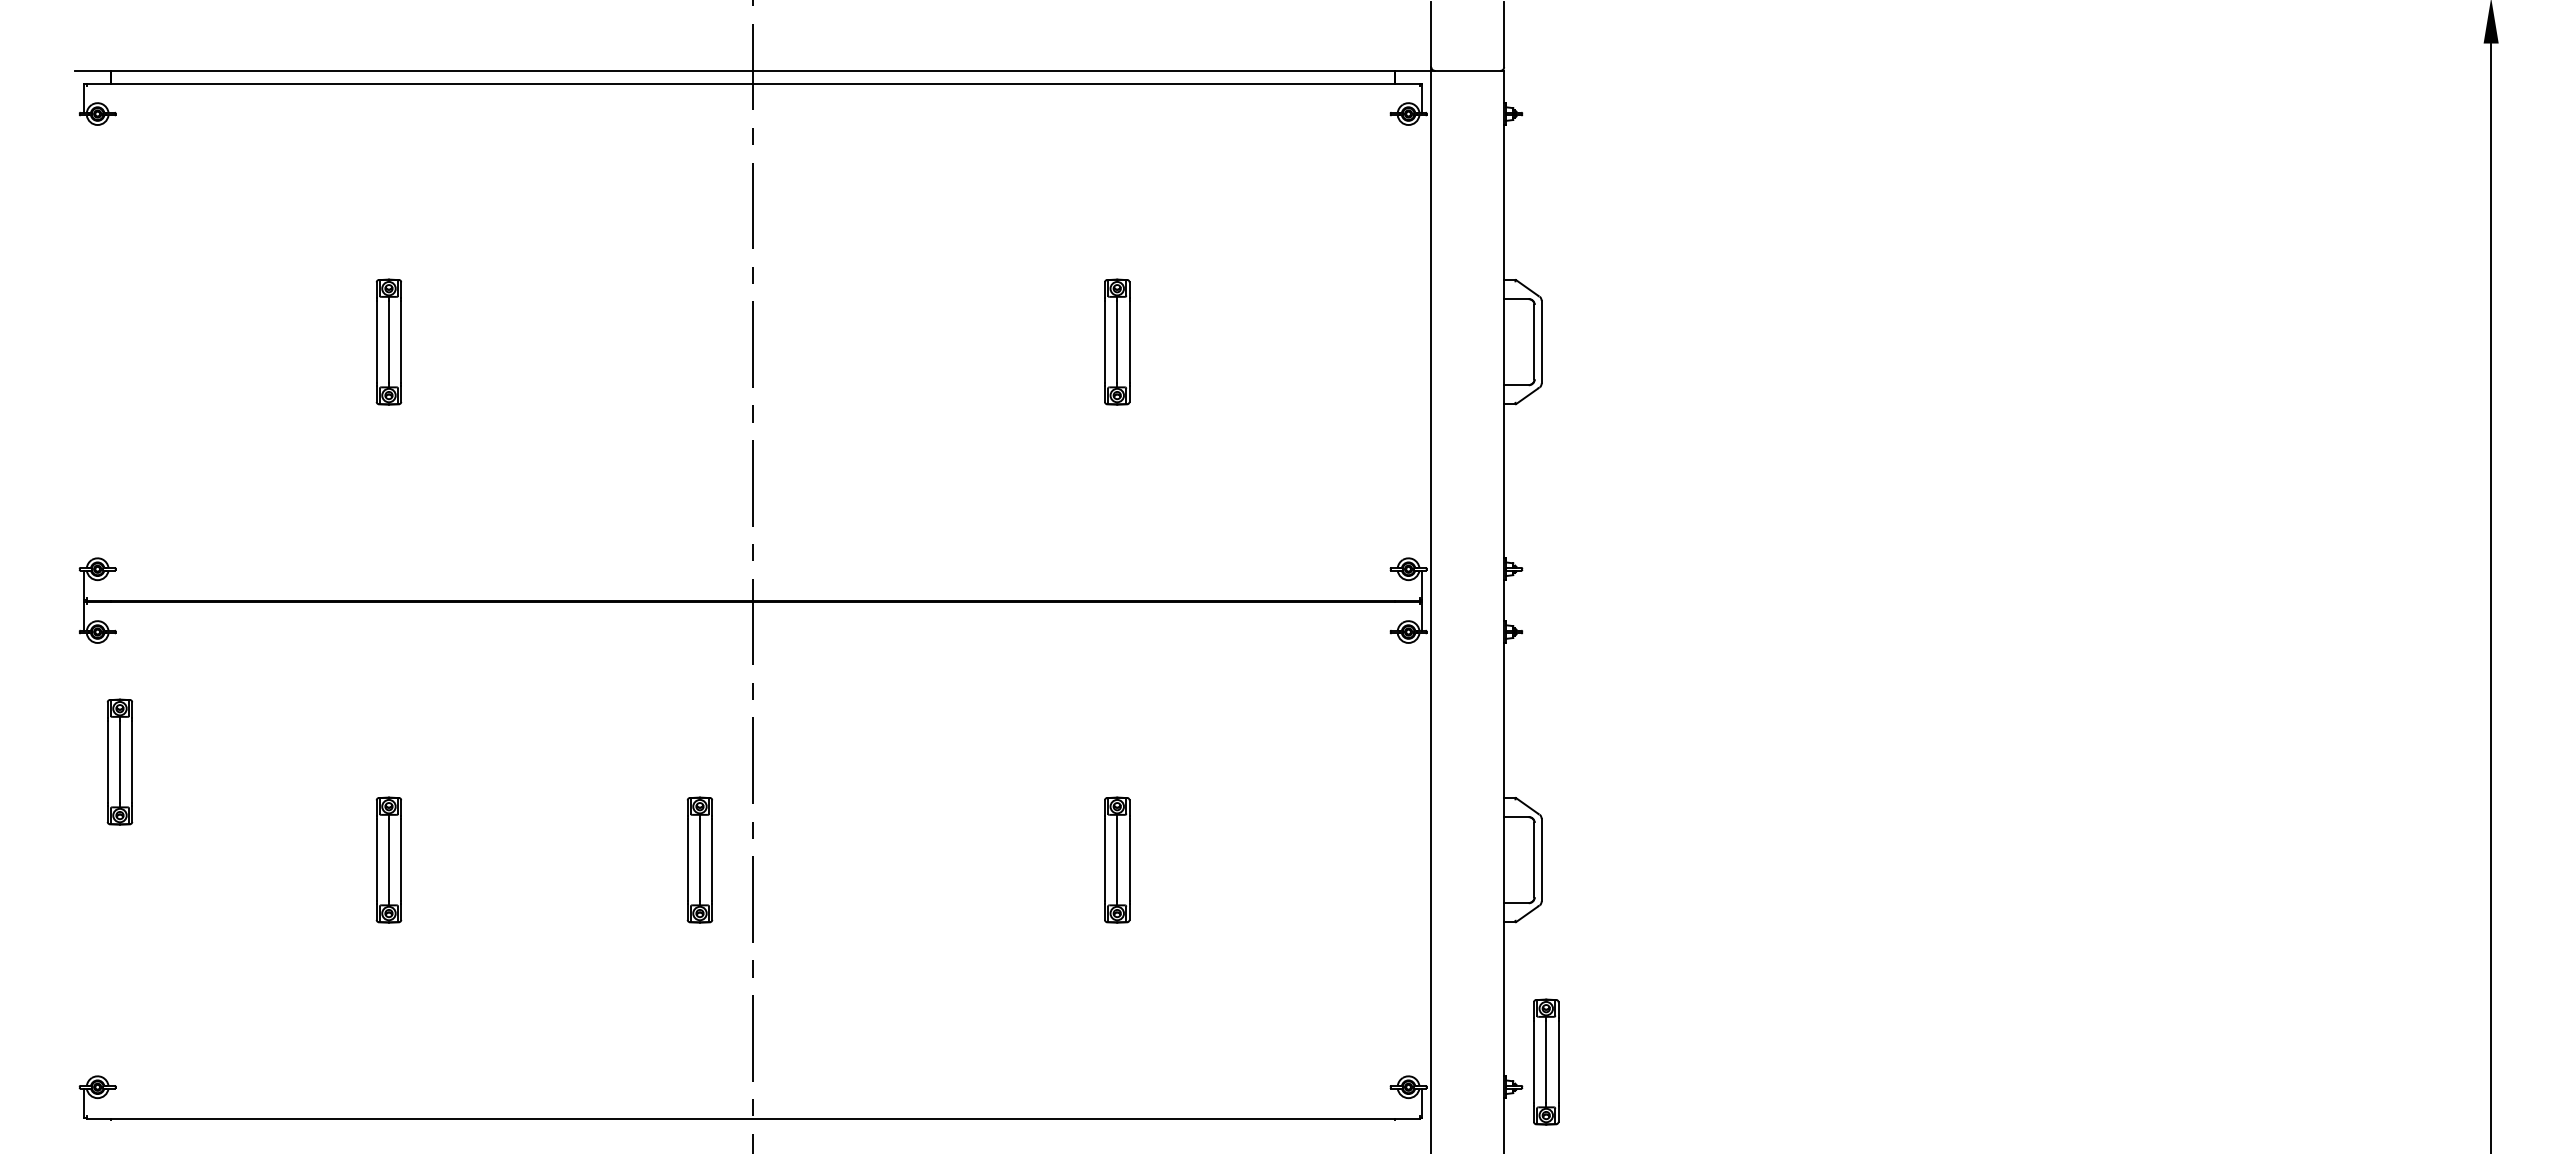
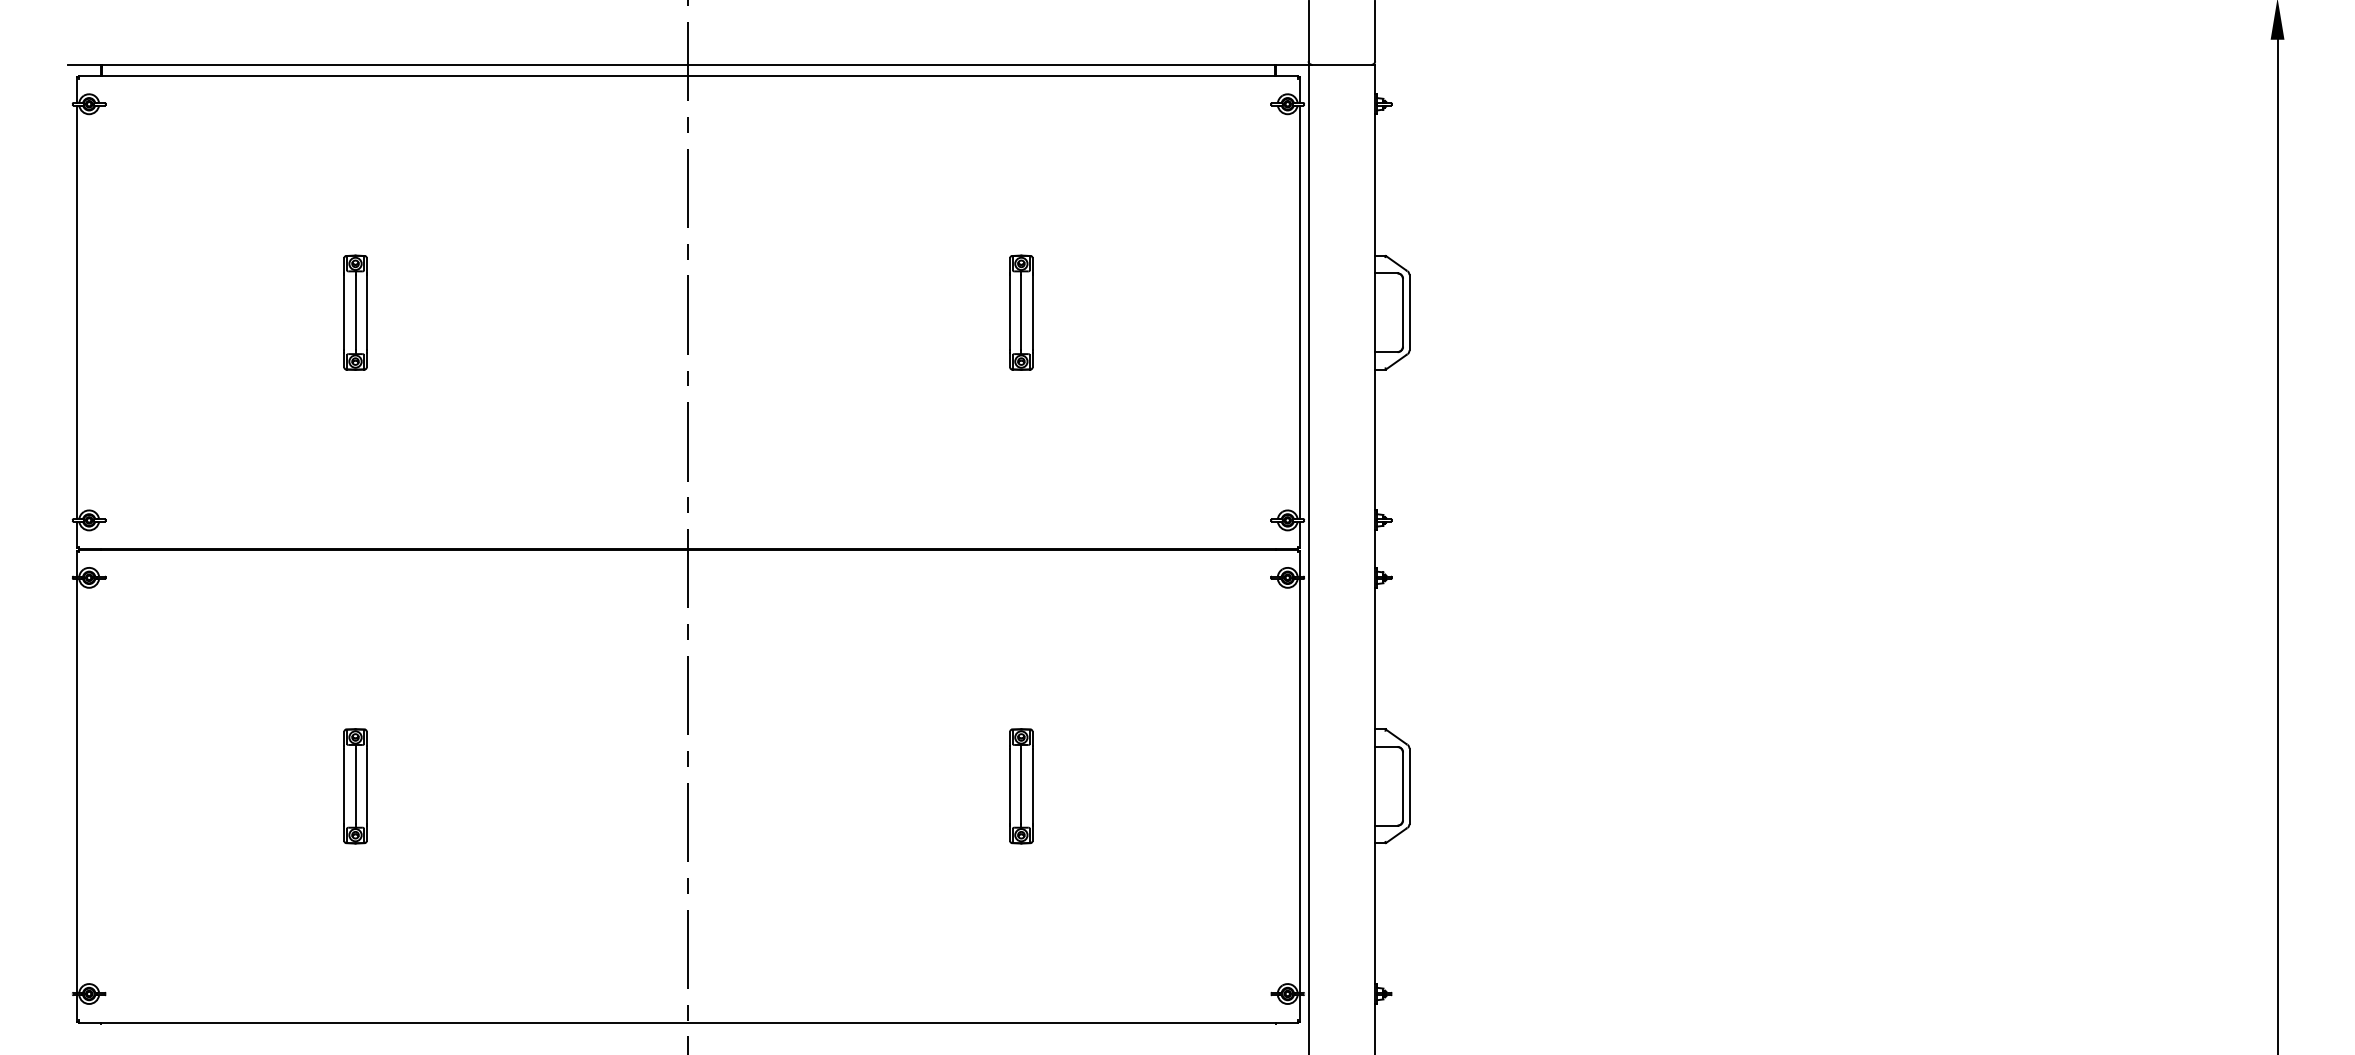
line: (84, 341) -> (77, 312), added
line: (1422, 341) -> (1300, 312), added
part: (119, 761) -> (109, 696), removed
line: (84, 859) -> (77, 785), added
part: (699, 859) -> (639, 785), removed
line: (1422, 859) -> (1300, 785), added
part: (1546, 1061) -> (1413, 970), removed

